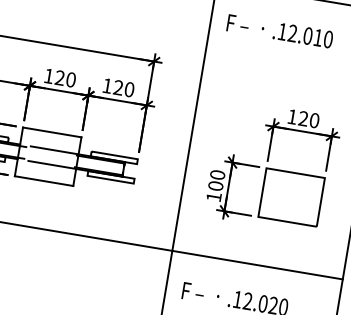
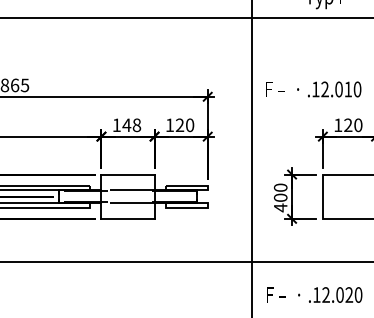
text: (279, 31) -> (313, 89), moved
text: (65, 78) -> (131, 124), 120 -> 148
text: (213, 196) -> (280, 207), 100 -> 400

